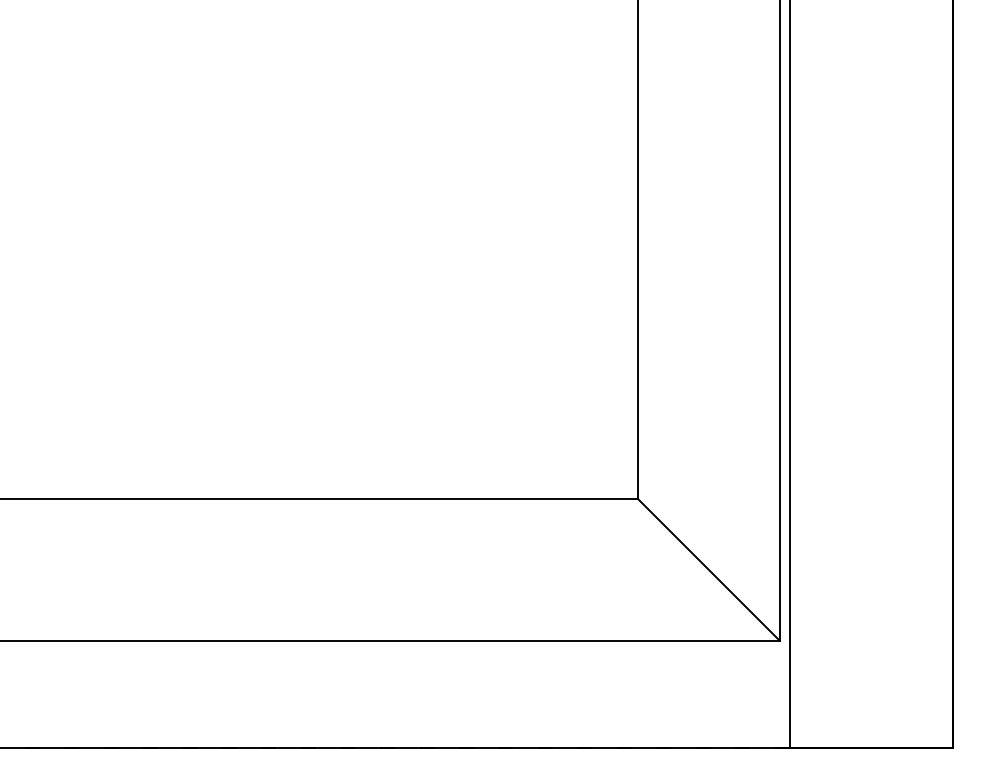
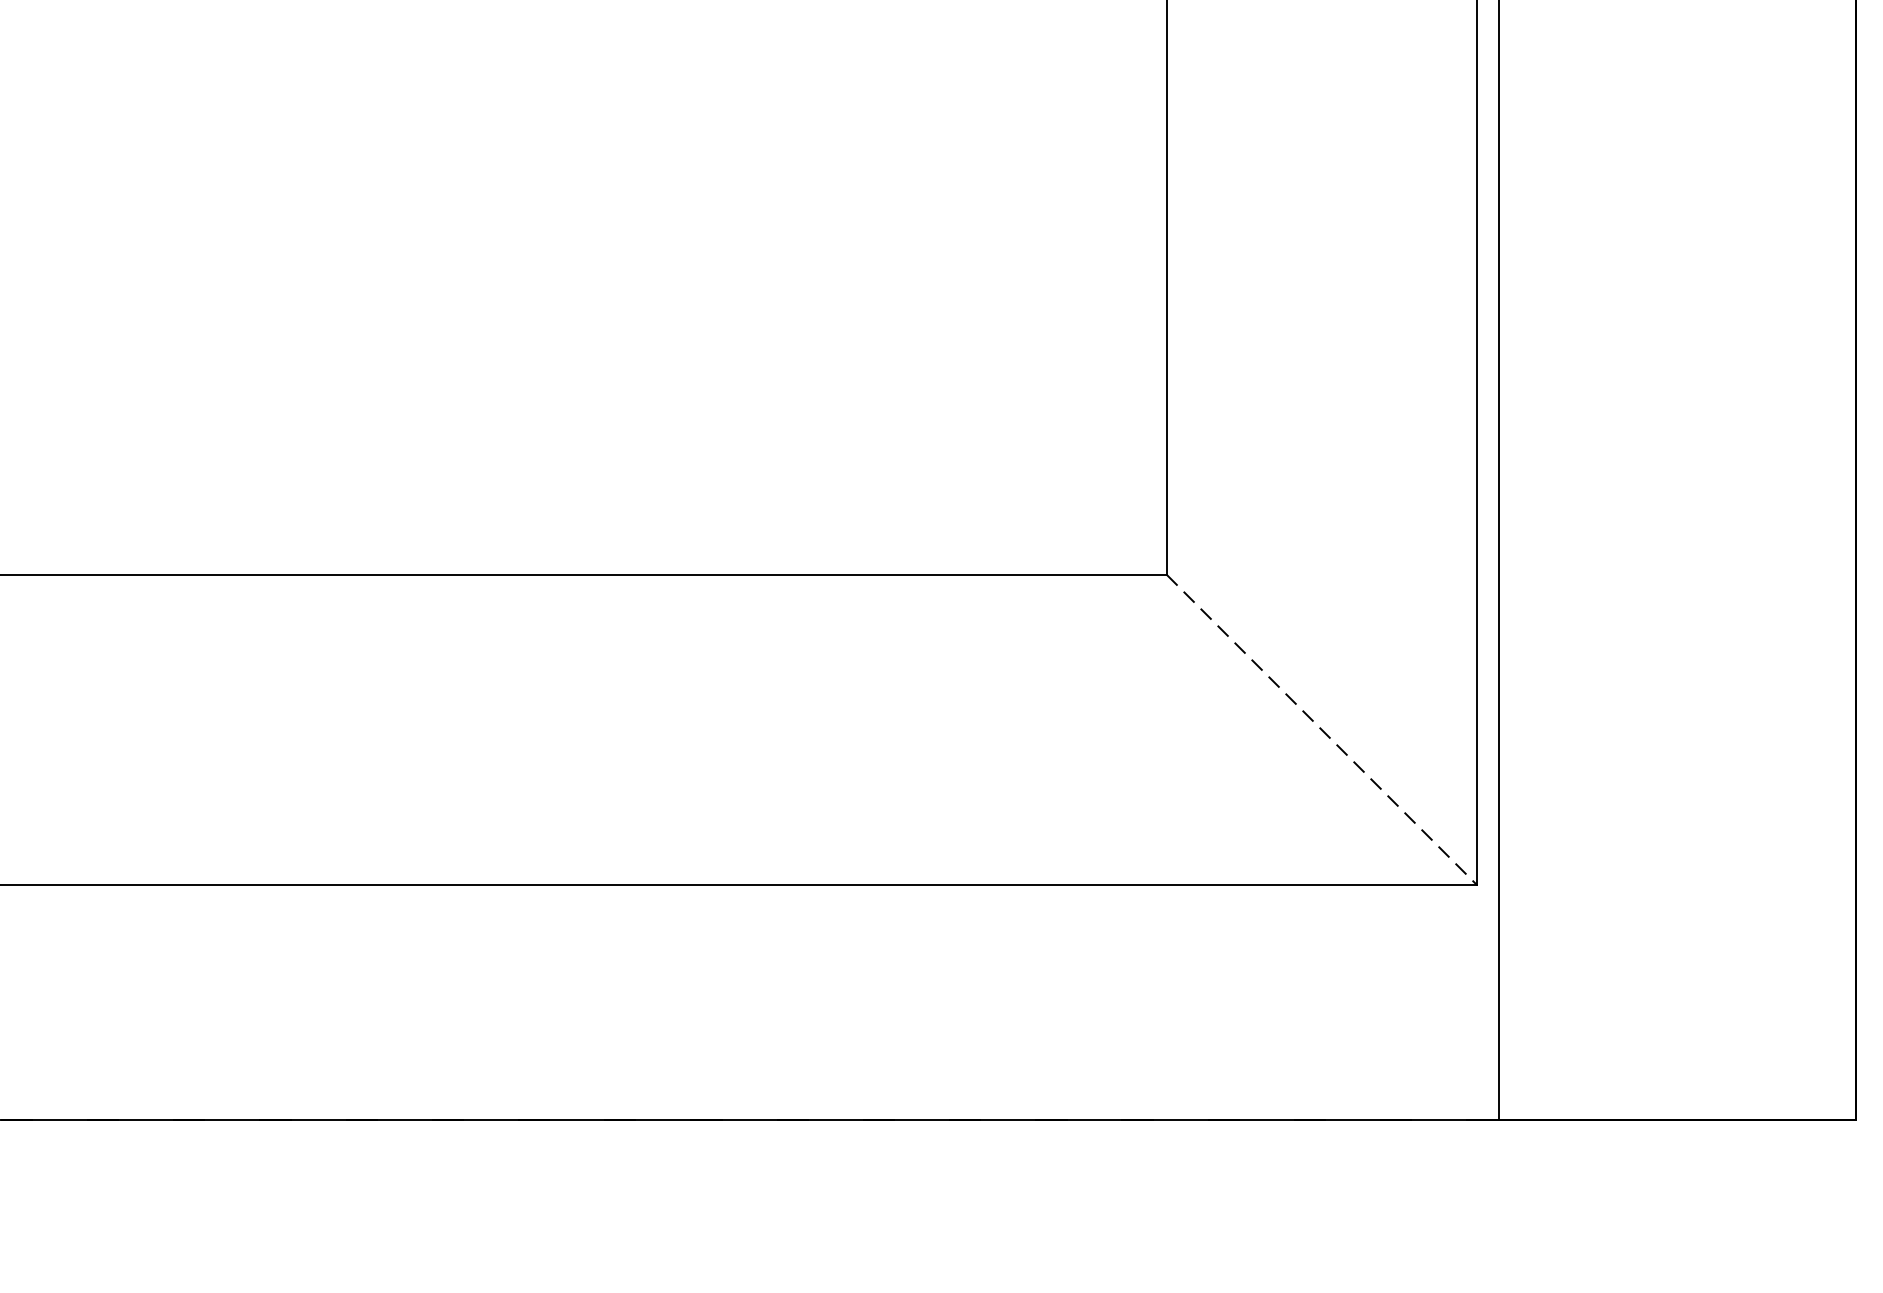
line: (709, 570) -> (1323, 731), solid -> dashed

